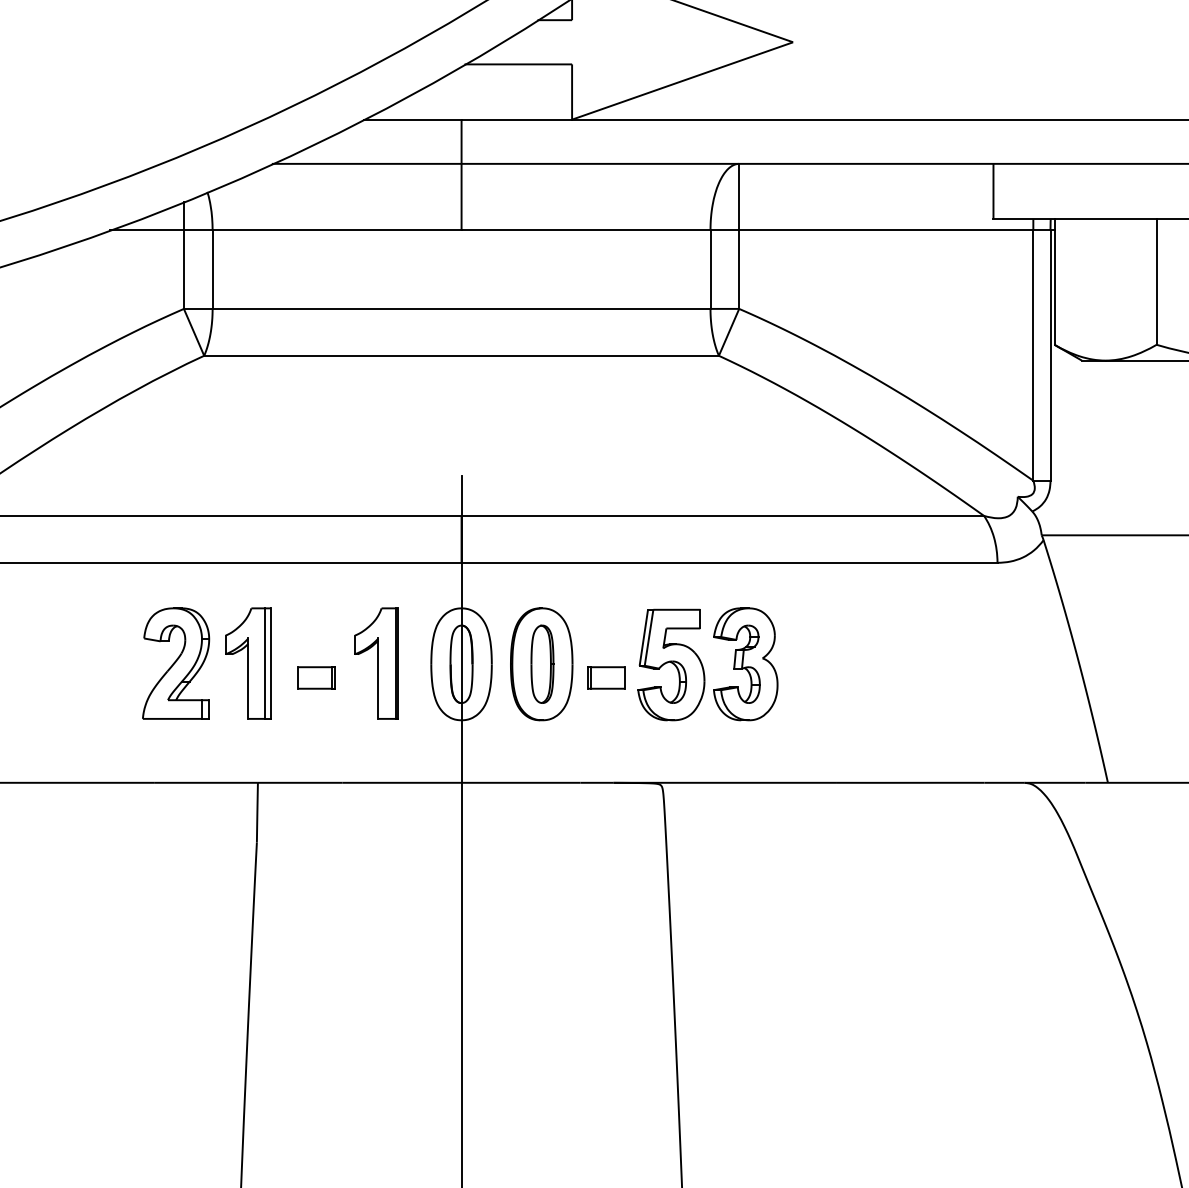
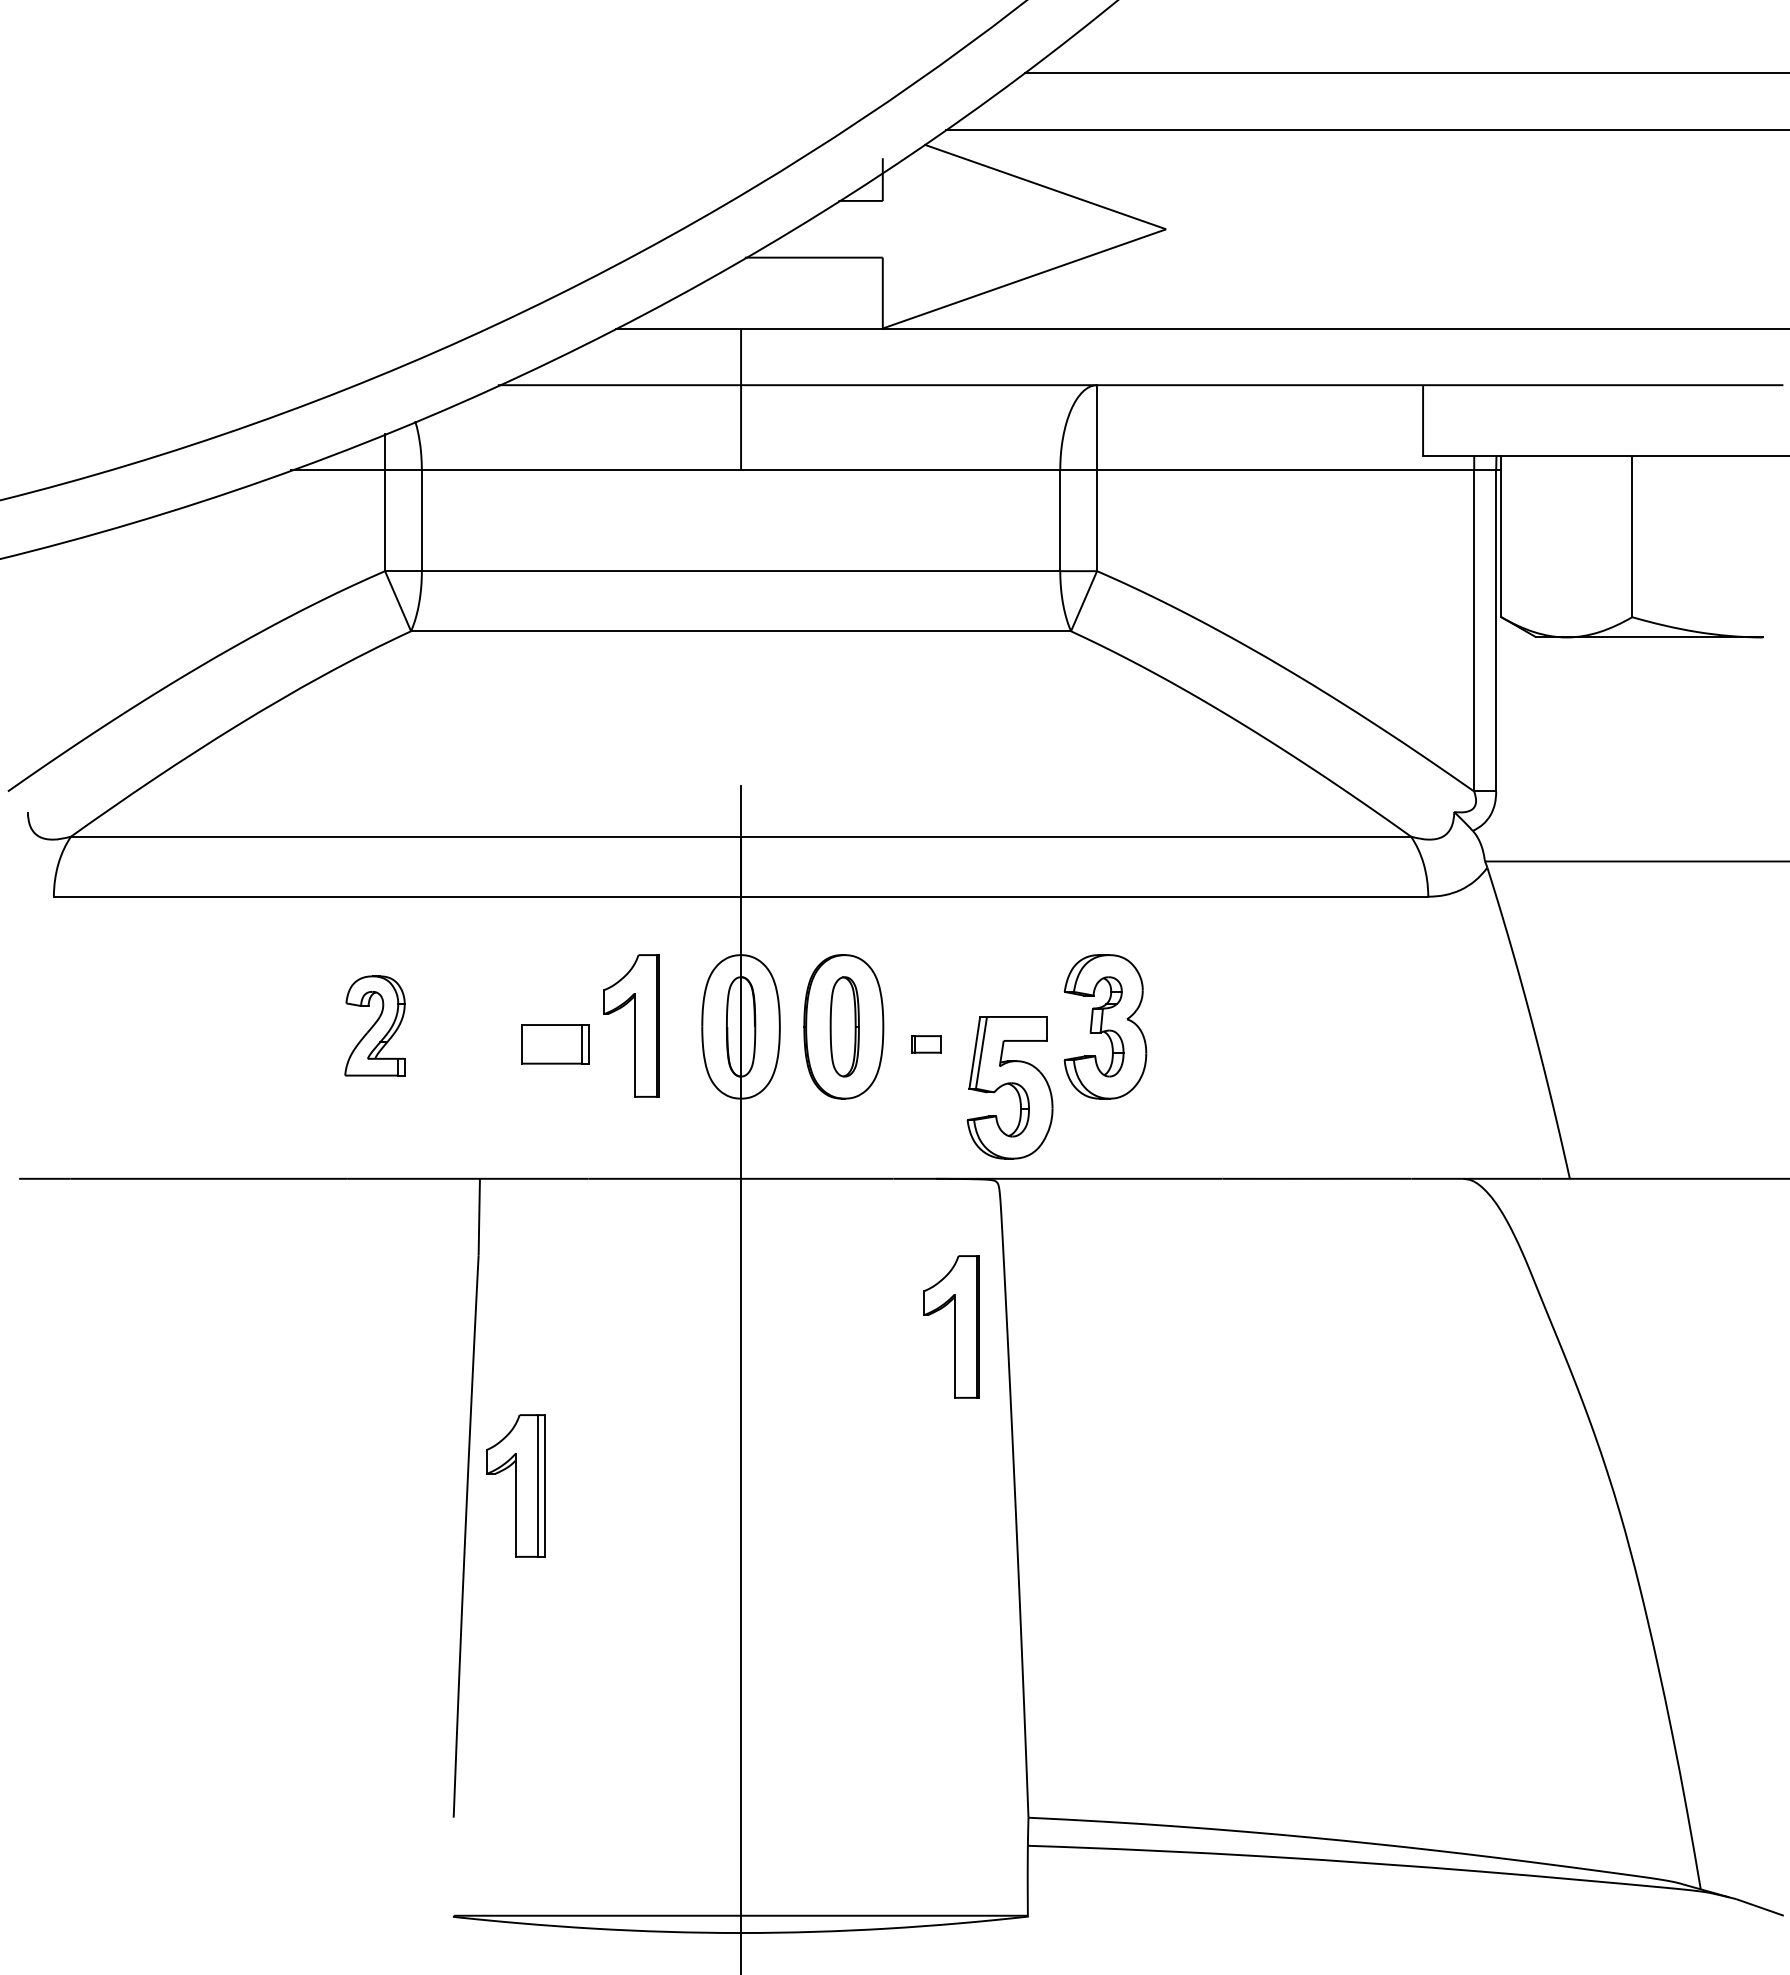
part: (175, 663) -> (374, 1025), size x0.7
part: (248, 663) -> (515, 1485), moved
part: (670, 664) -> (1009, 1087), moved
part: (316, 678) -> (555, 1044), size x1.4
part: (606, 678) -> (926, 1044), size x0.6
part: (625, 897) -> (951, 1326), added

